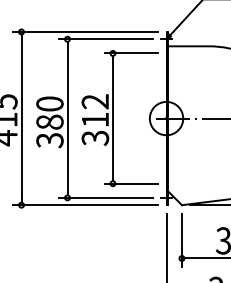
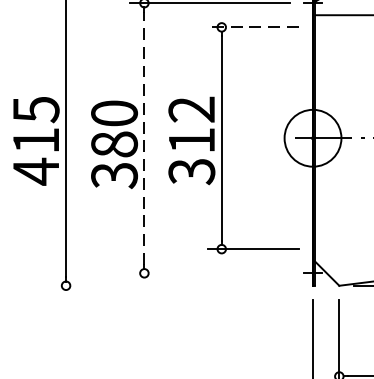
line: (131, 53) -> (253, 27), solid -> dashed
line: (67, 118) -> (144, 138), solid -> dashed
line: (105, 197) -> (209, 272), removed
line: (85, 205) -> (175, 286), removed

